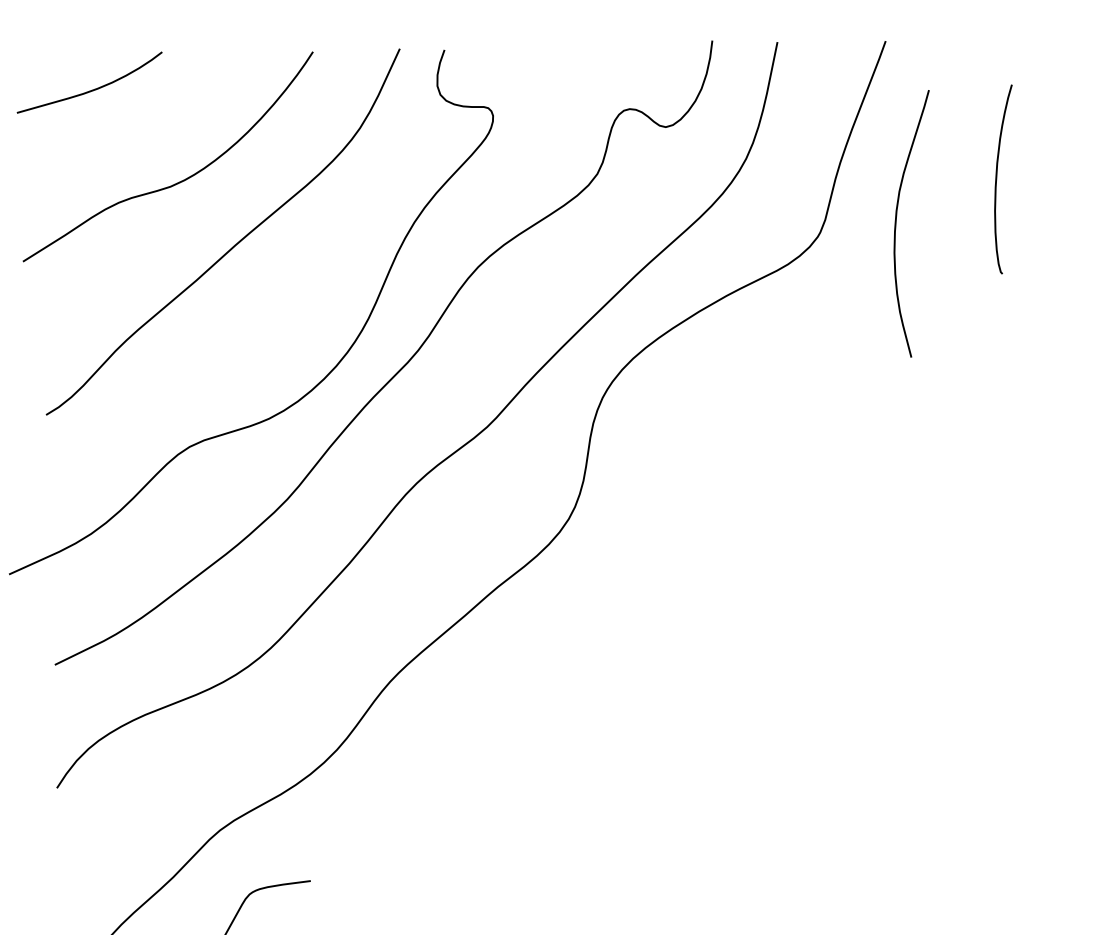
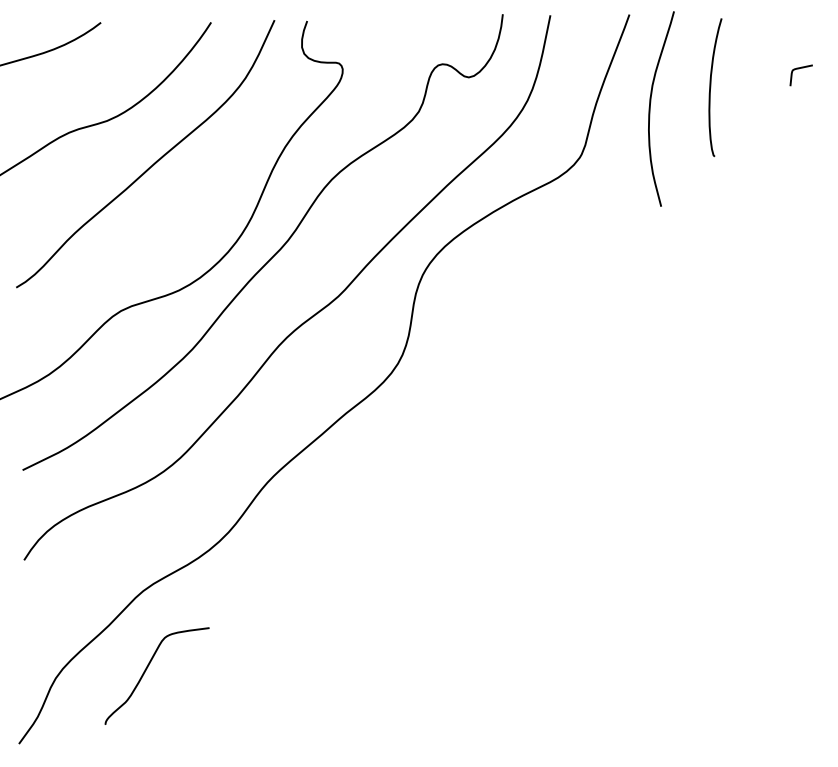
curve: (998, 179) -> (711, 87), moved
curve: (896, 223) -> (650, 108), moved

